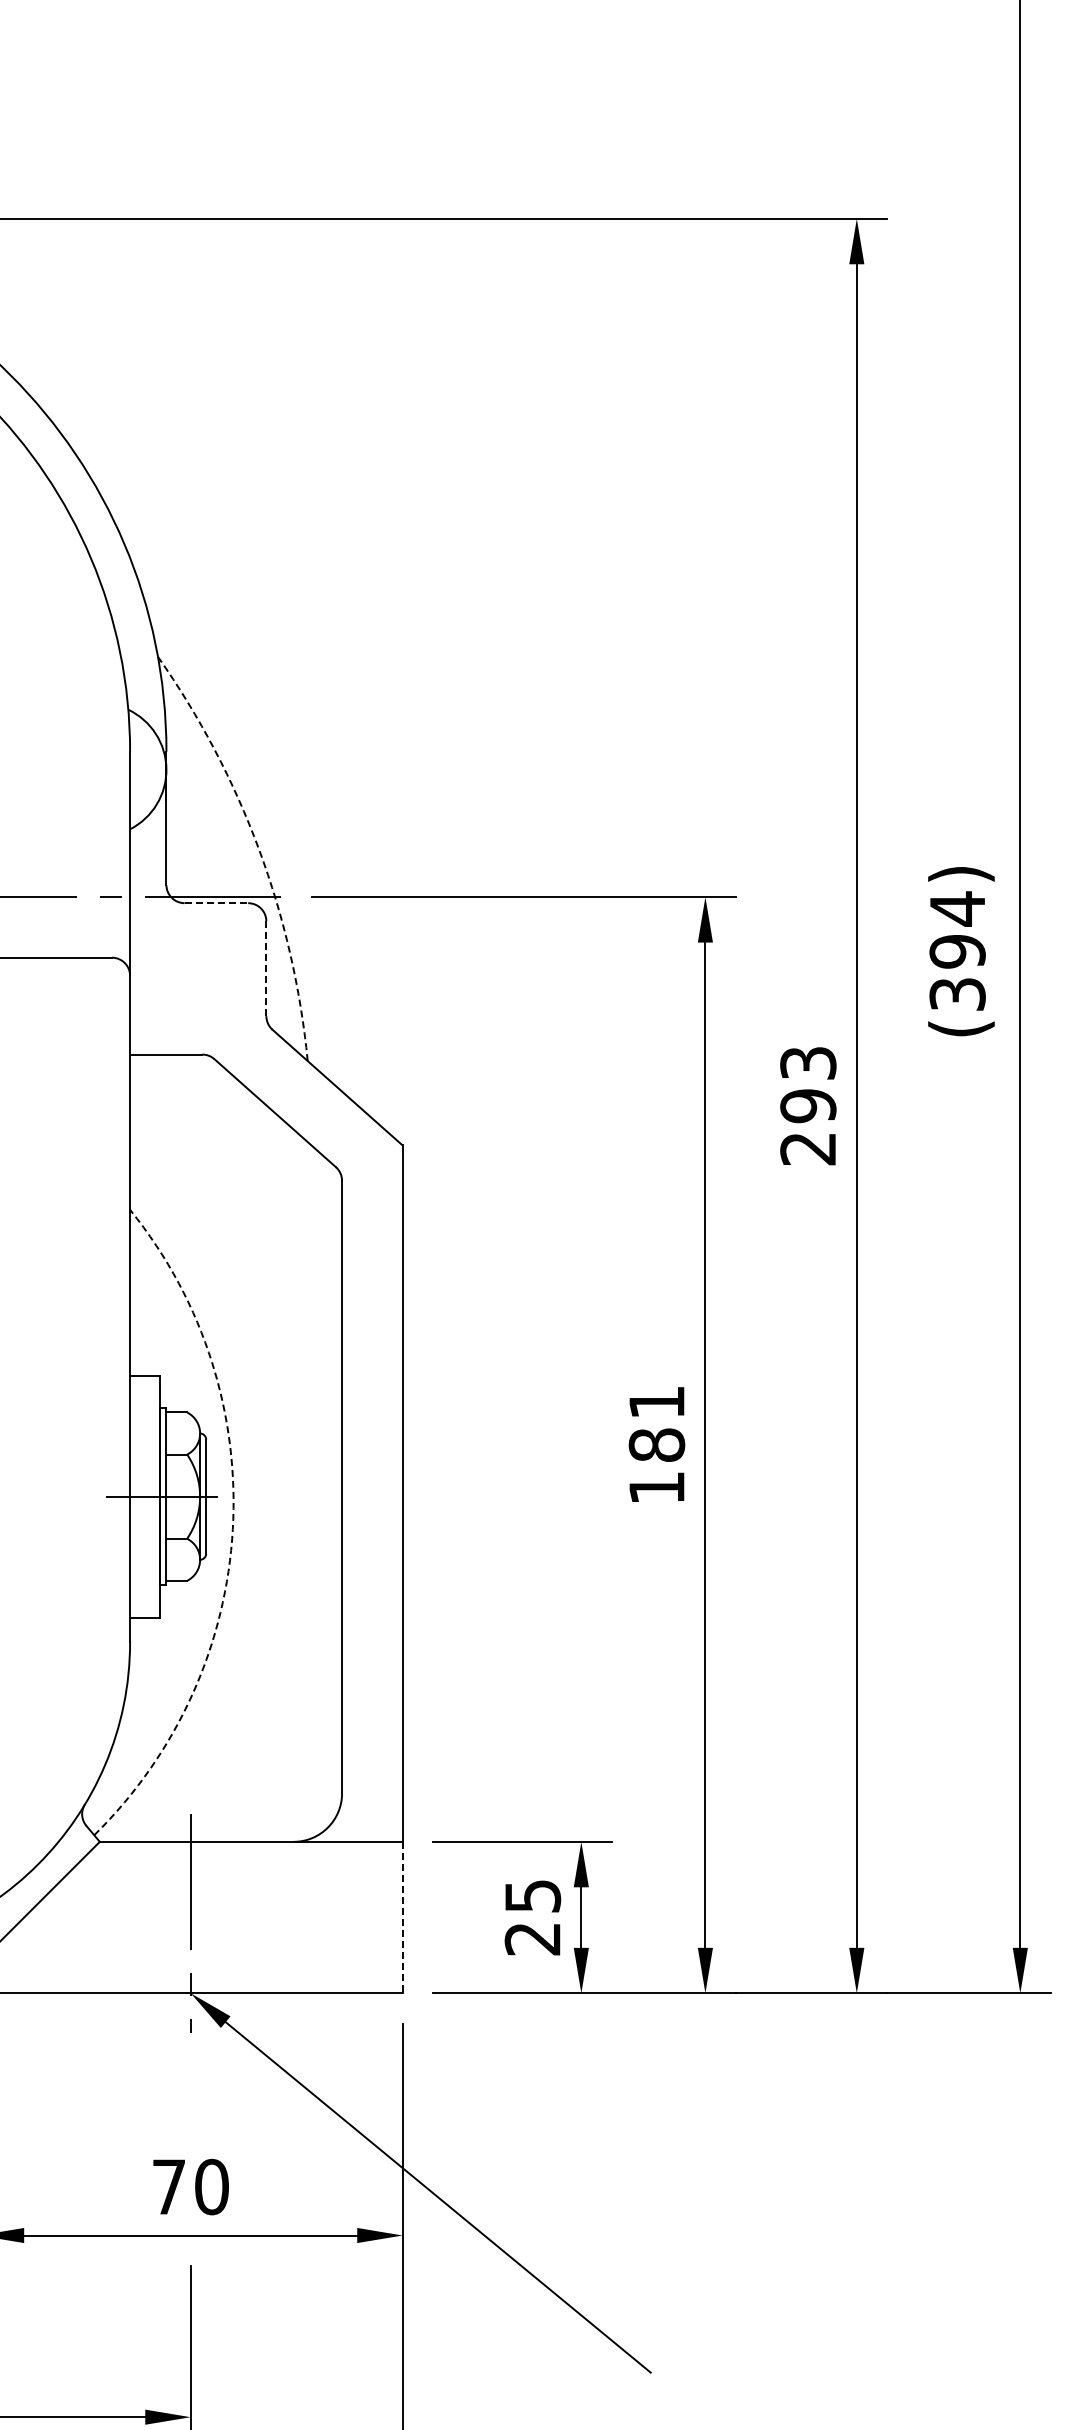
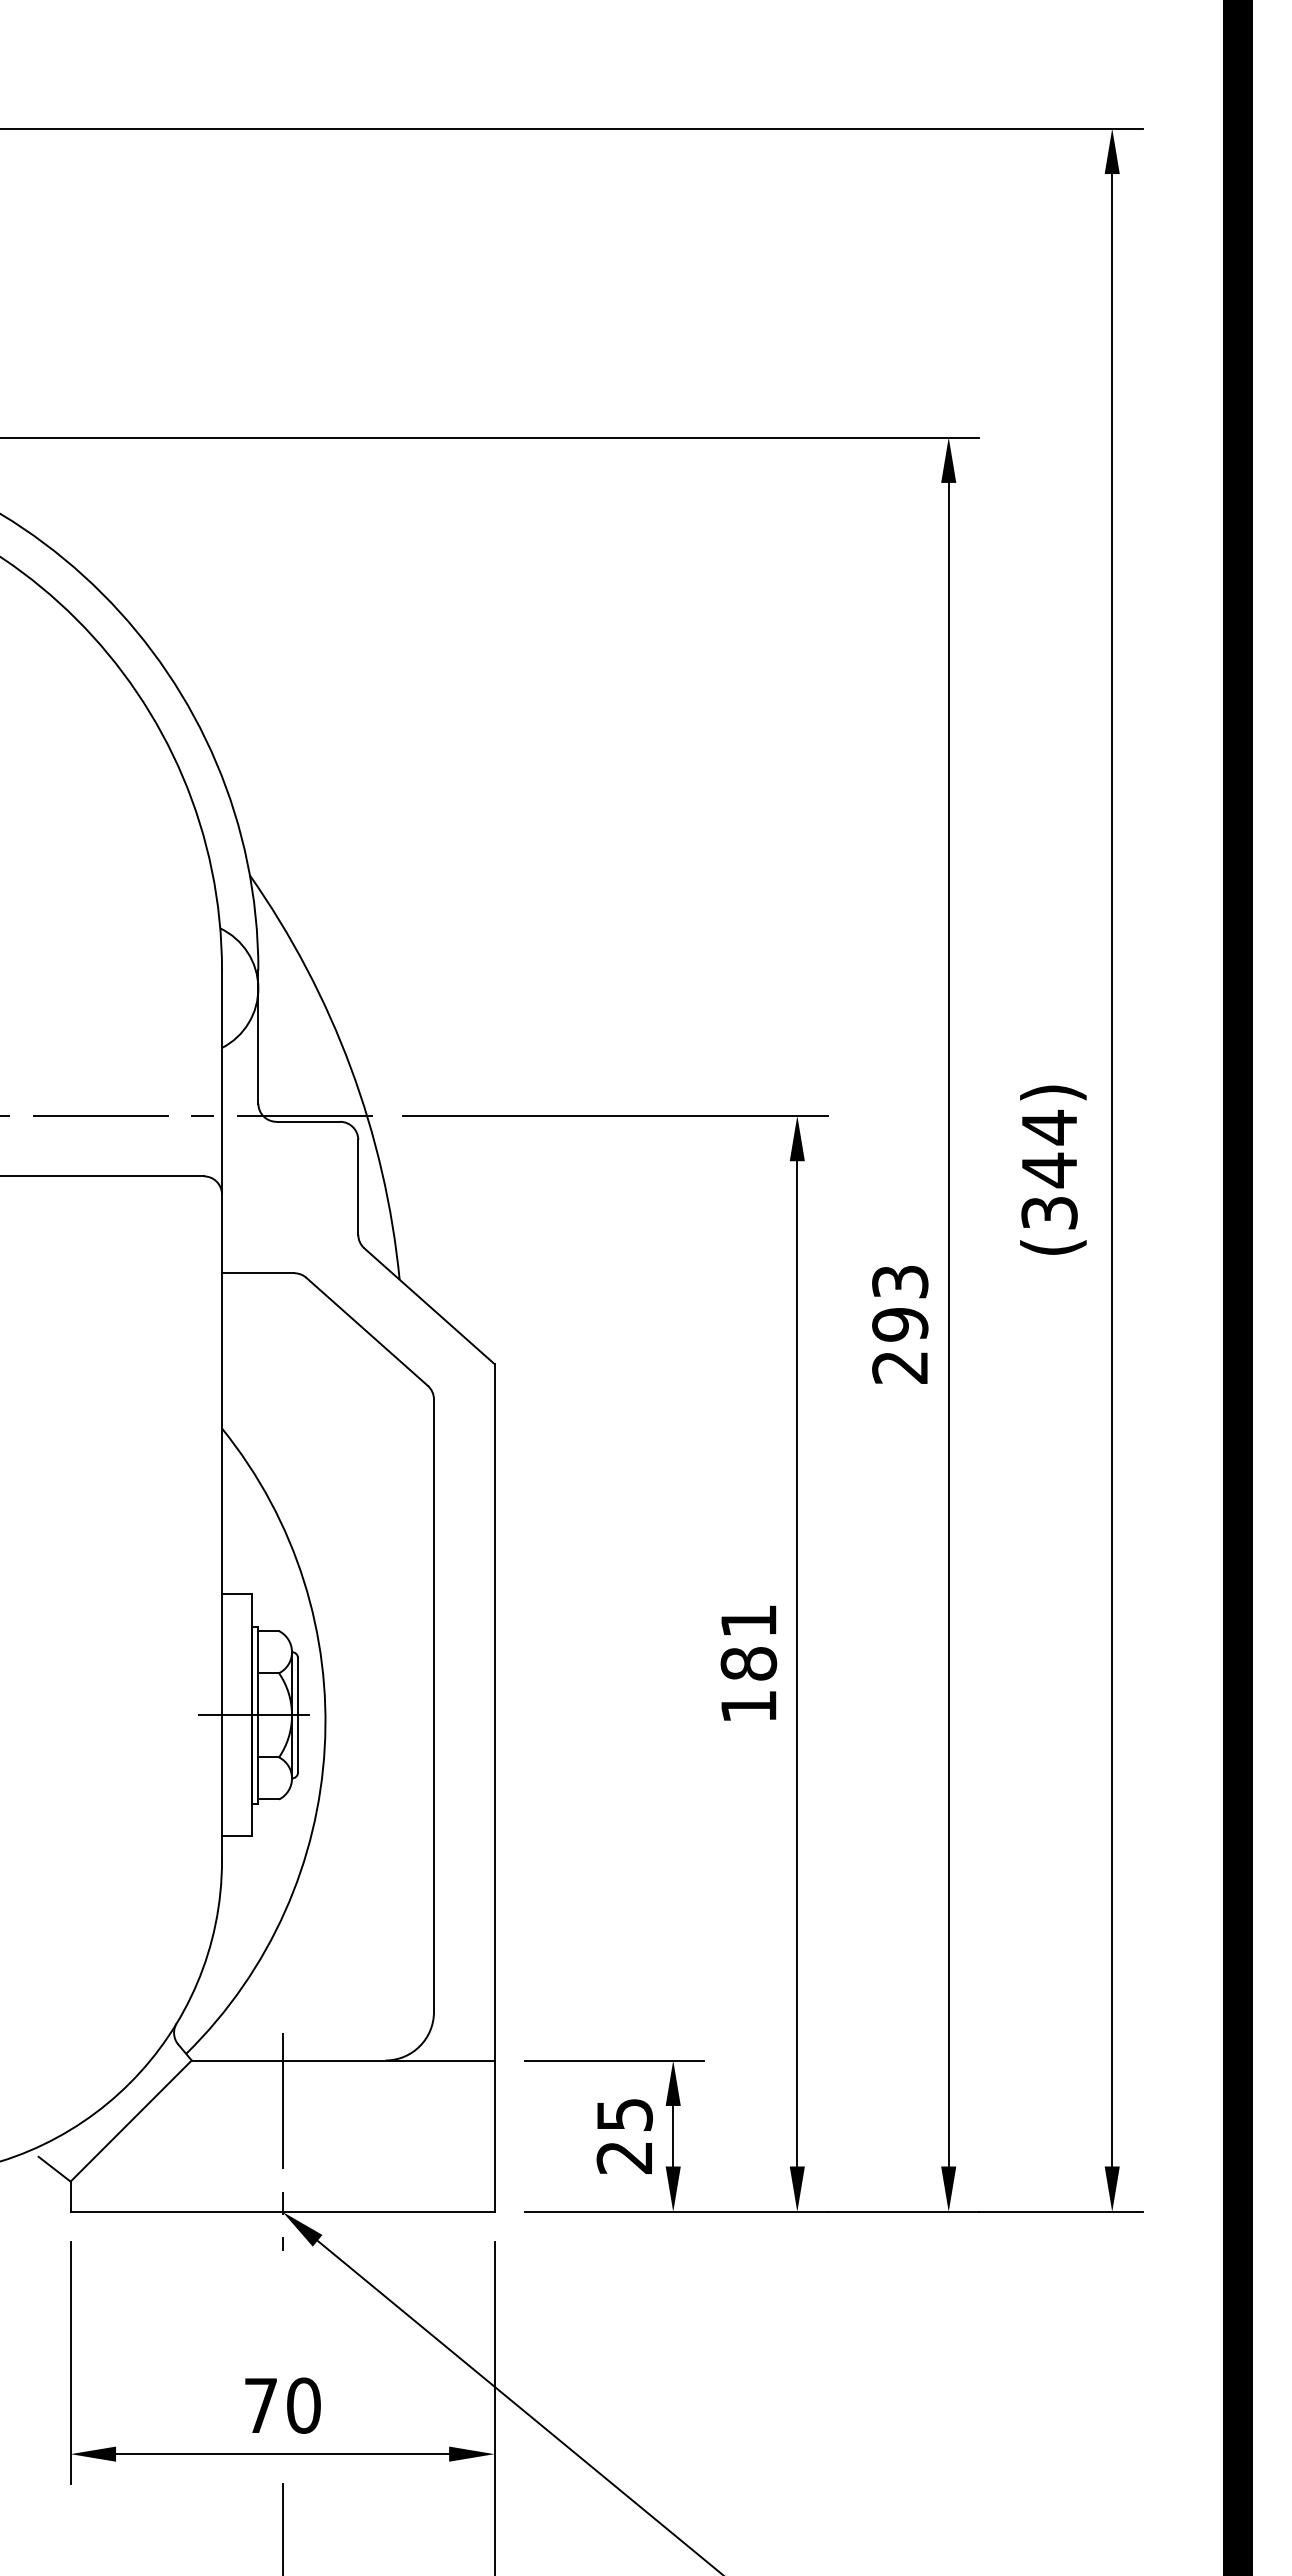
arc: (258, 848) -> (350, 1067), dashed -> solid
line: (216, 902) -> (308, 1121), dashed -> solid
text: (957, 951) -> (1049, 1170), (394) -> (344)
line: (266, 968) -> (358, 1187), dashed -> solid
arc: (232, 1529) -> (324, 1748), dashed -> solid
line: (402, 1917) -> (494, 2136), dashed -> solid

